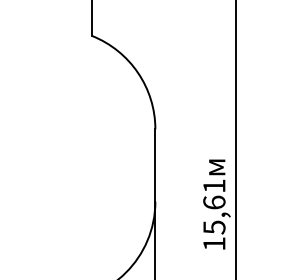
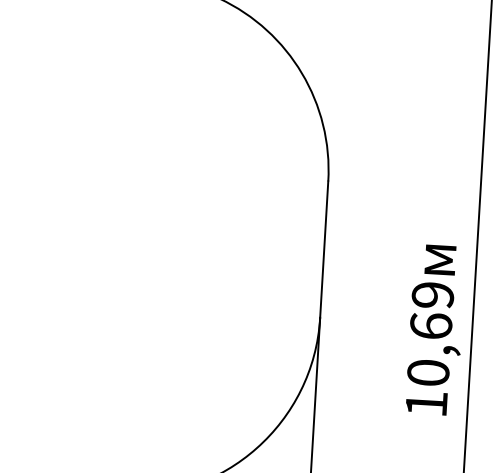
text: (214, 206) -> (430, 333), 15,61 -> 10,69

